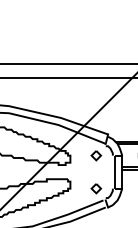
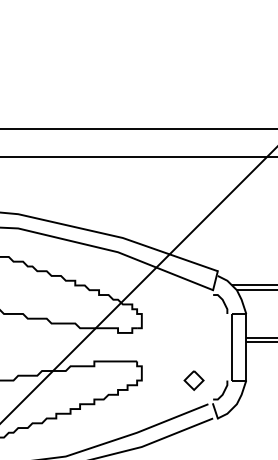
part: (96, 155) -> (194, 313), removed

